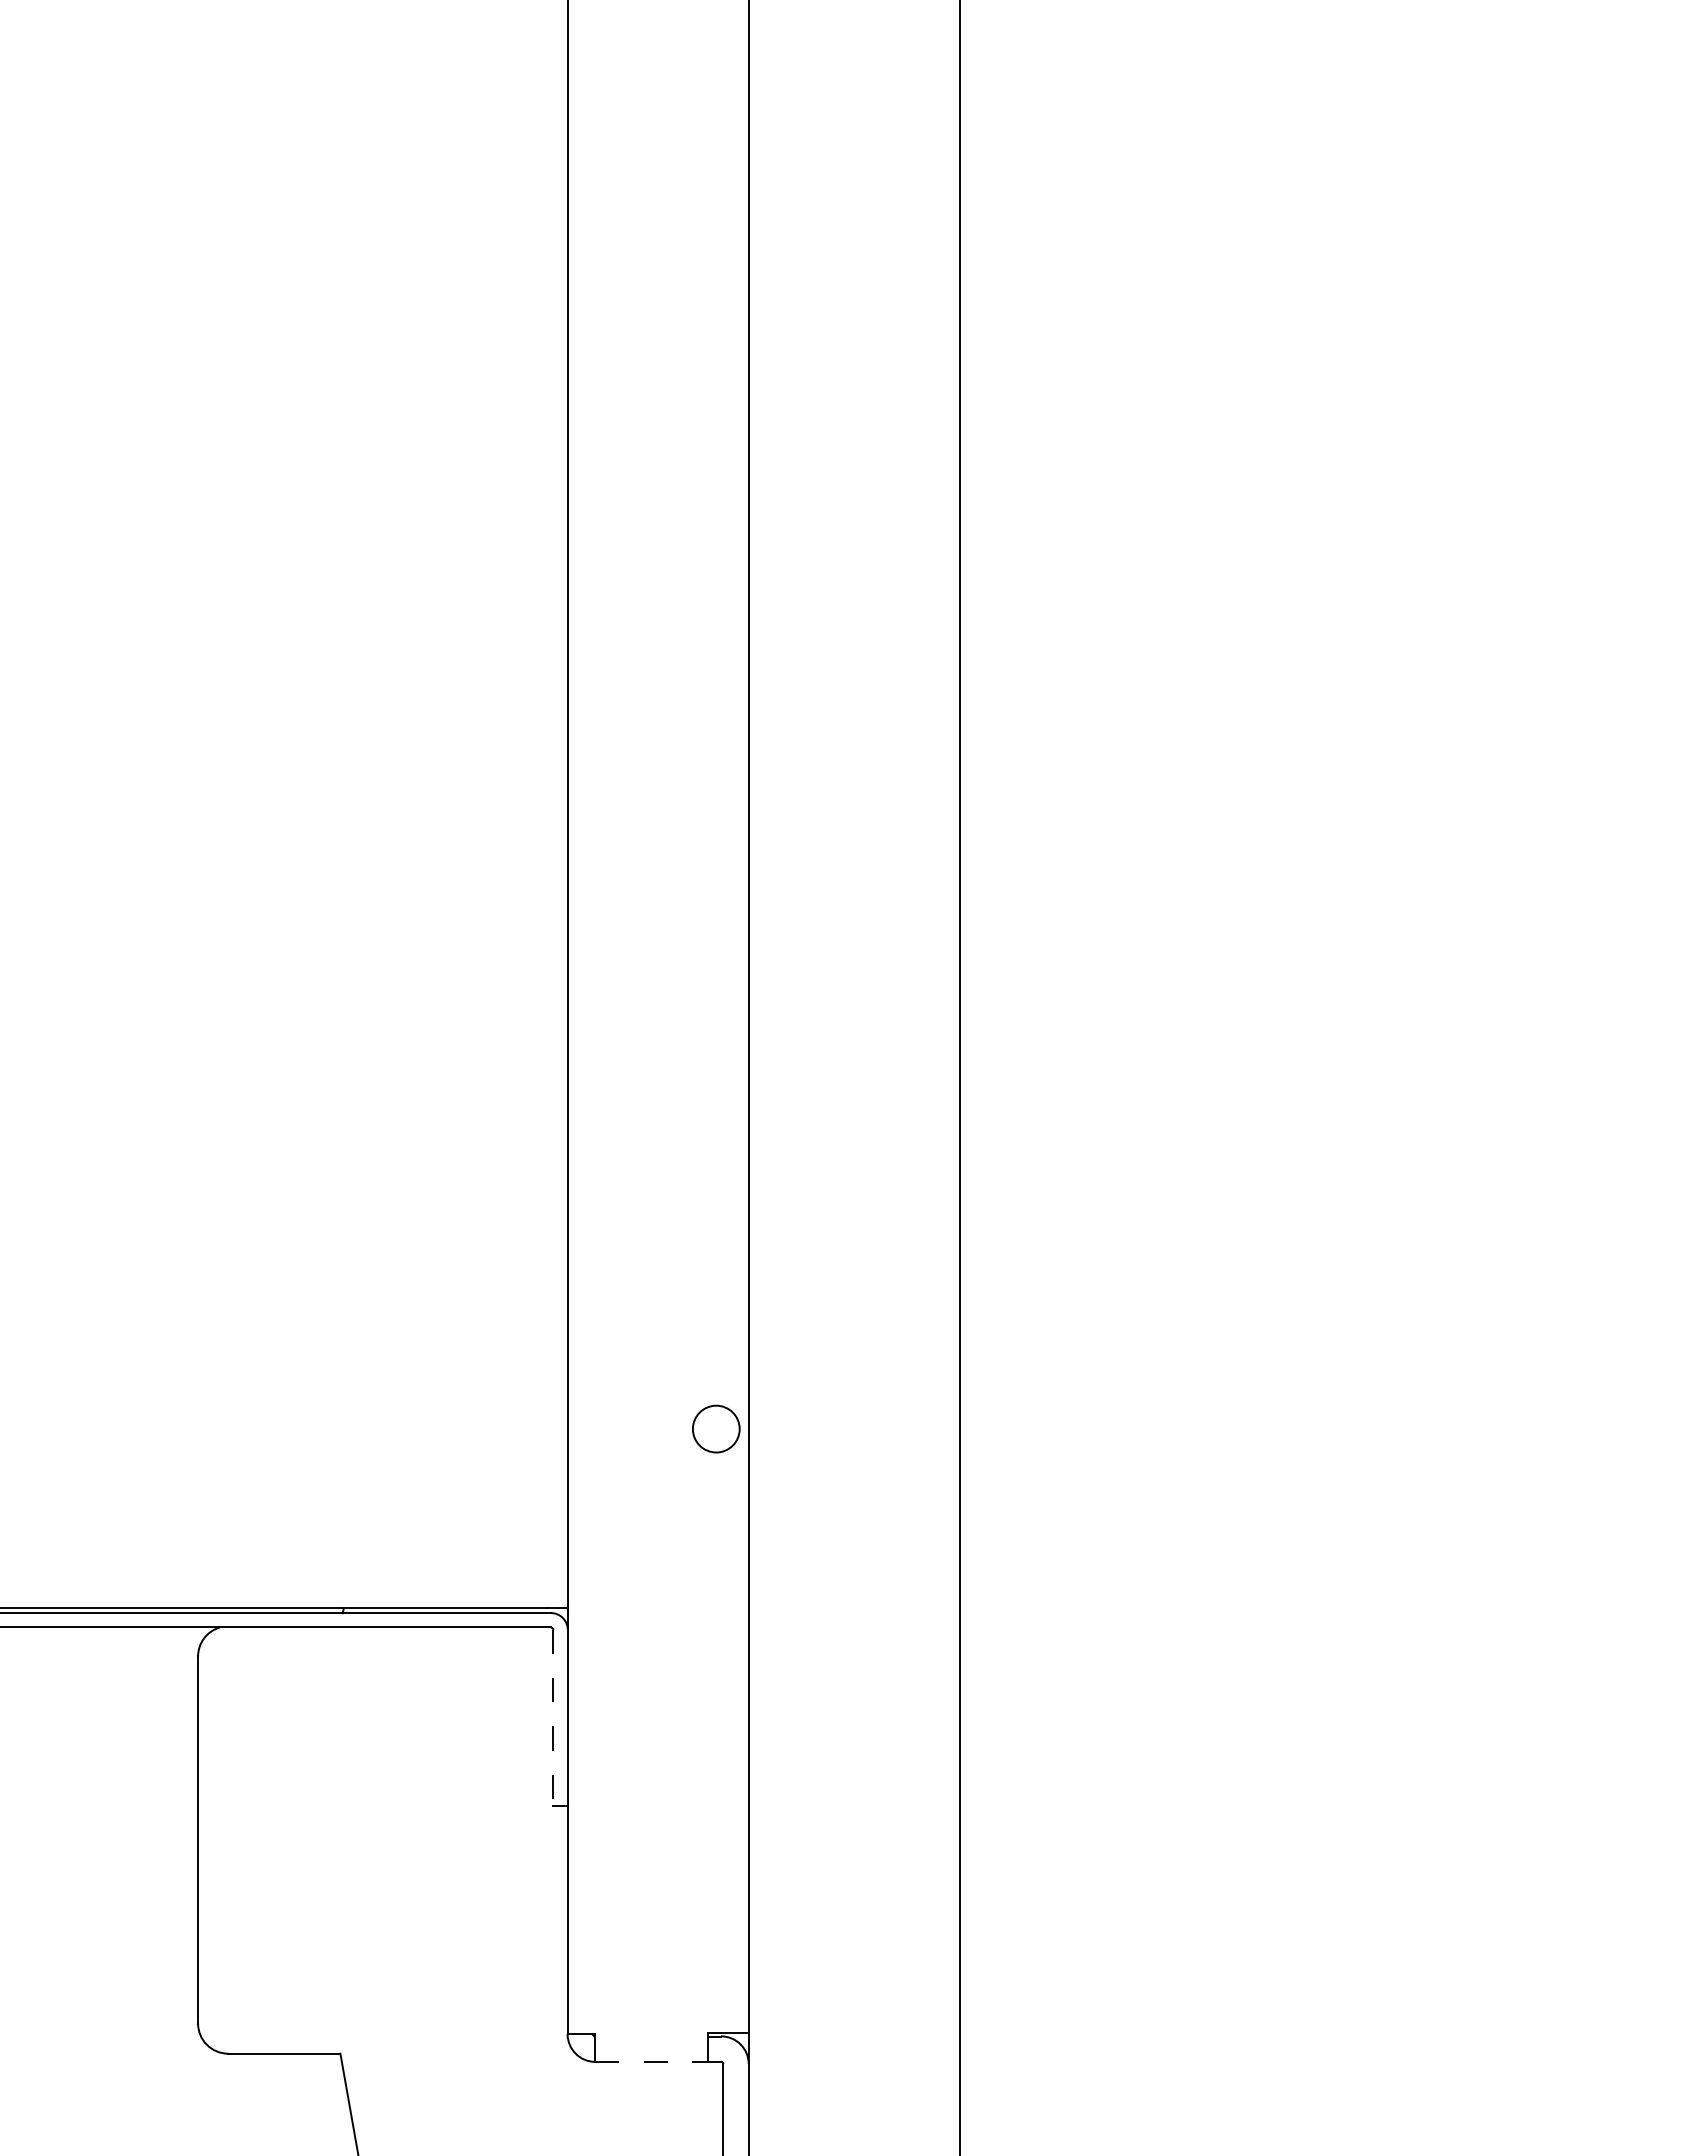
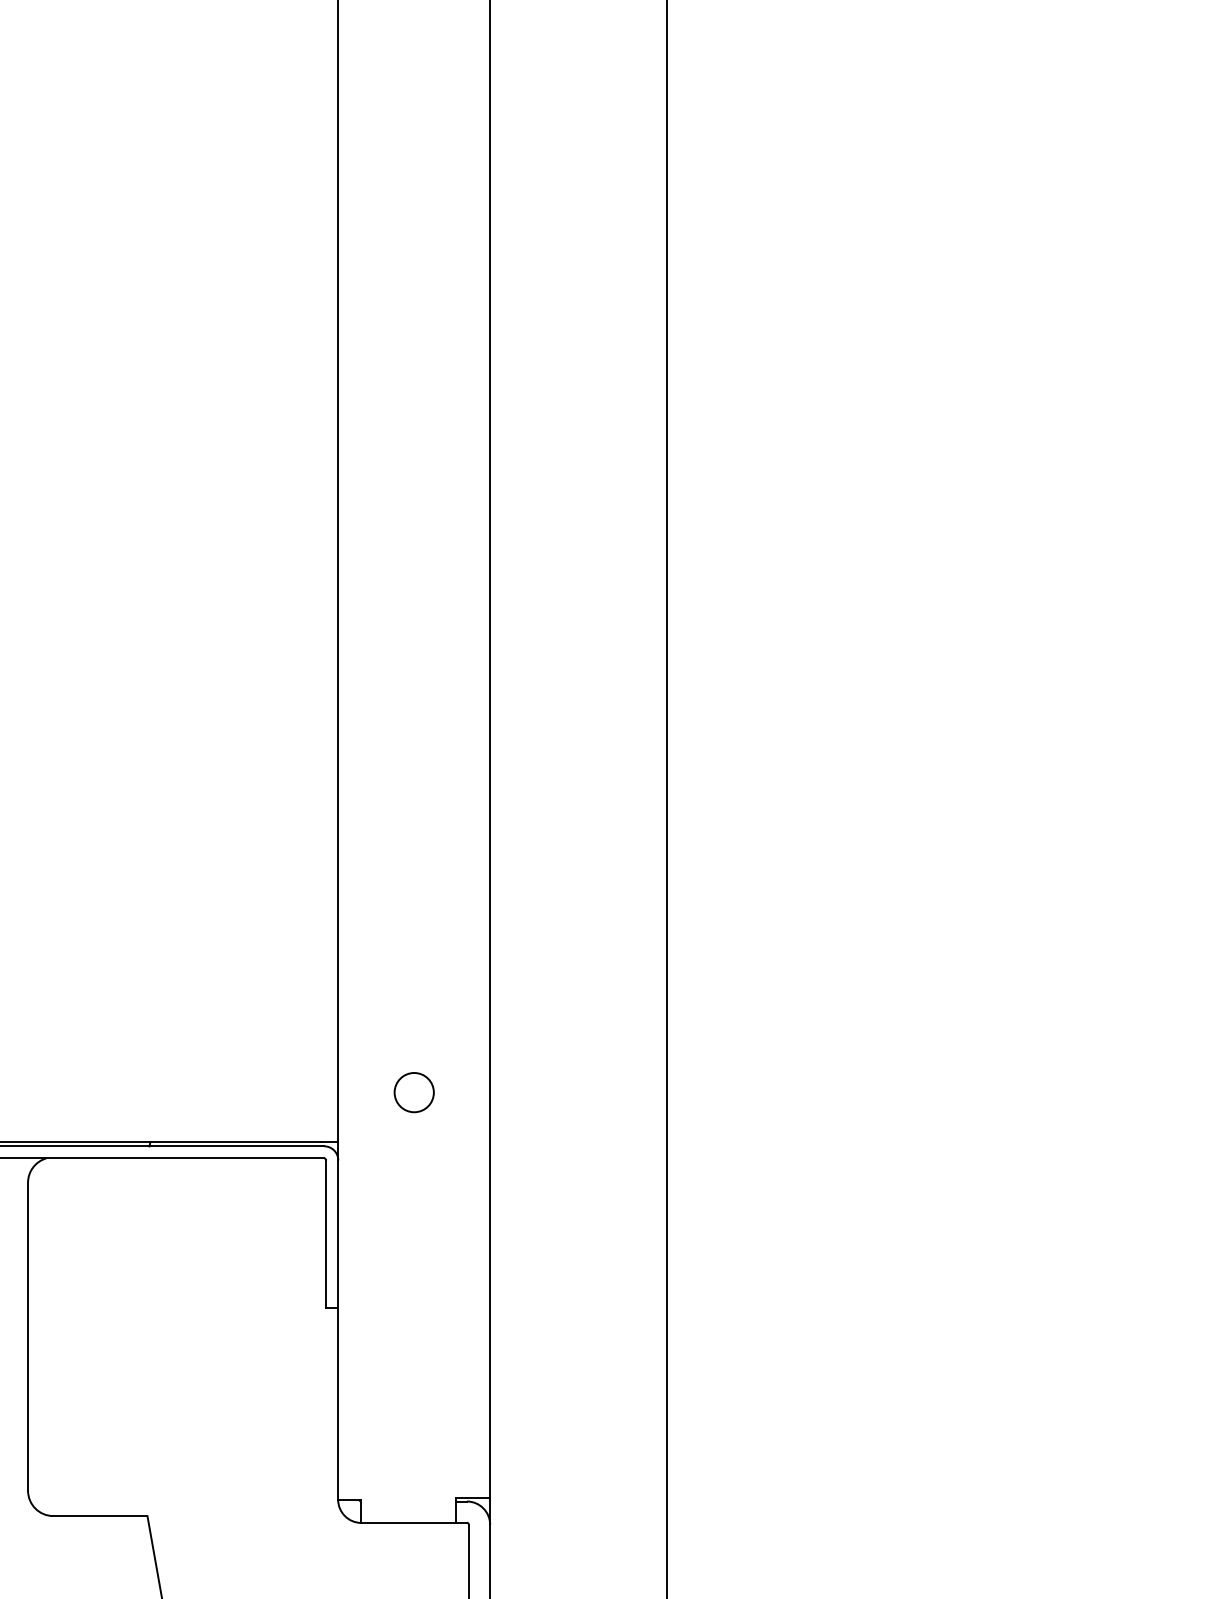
circle: (716, 1428) -> (414, 1092), moved
line: (553, 1718) -> (326, 1234), dashed -> solid
line: (651, 2061) -> (408, 1522), dashed -> solid

